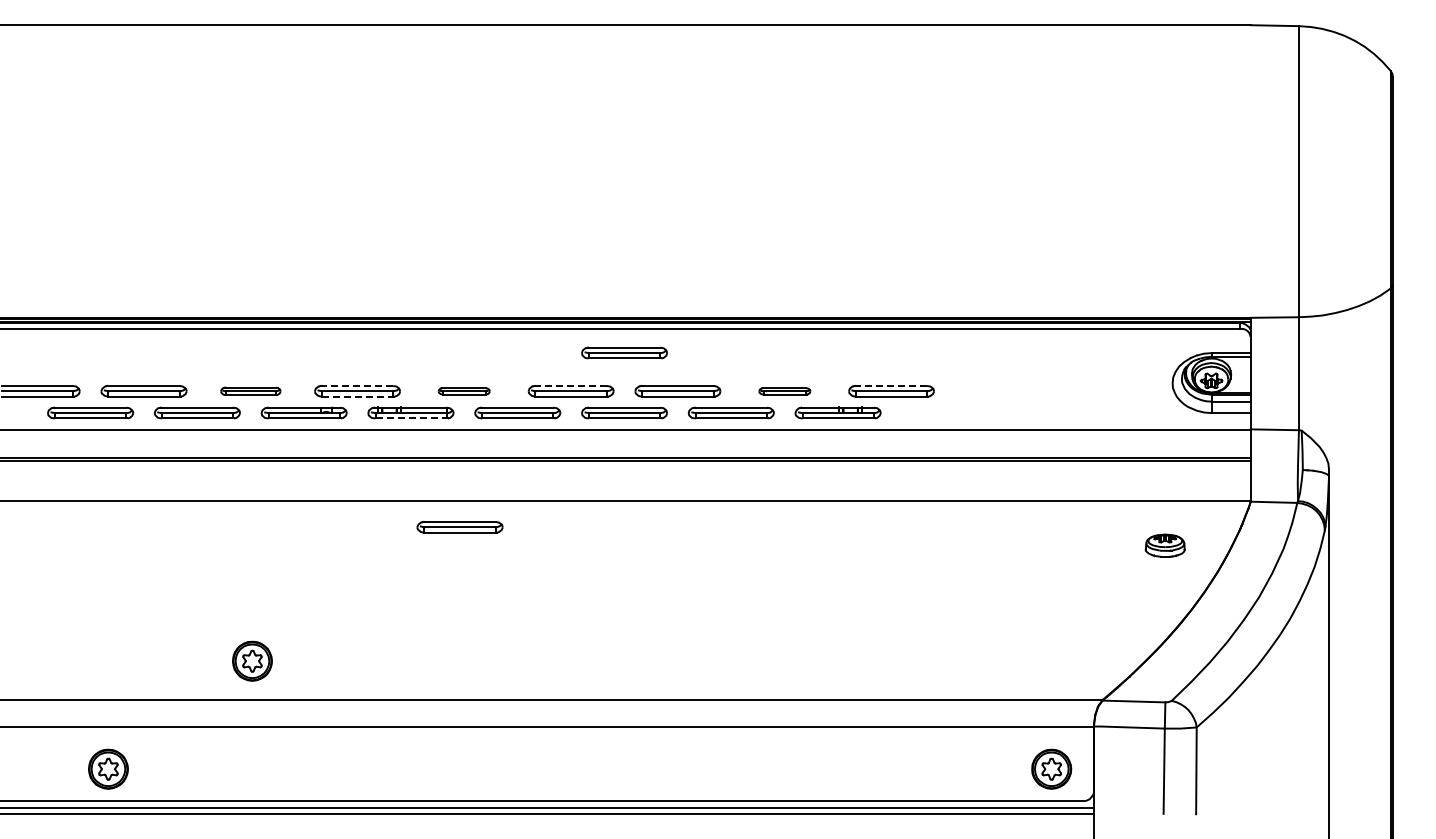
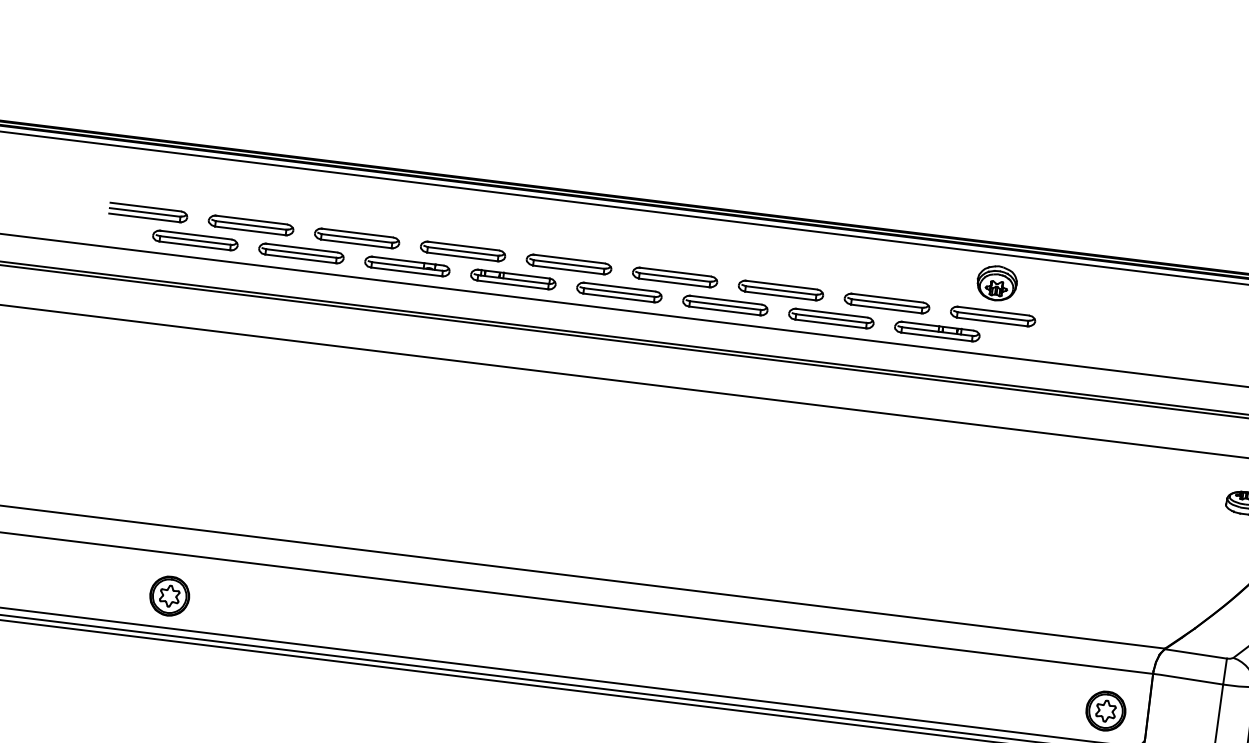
part: (624, 352) -> (732, 245), removed
part: (890, 357) -> (996, 282), added
line: (357, 385) -> (463, 245), dashed -> solid
line: (571, 385) -> (676, 271), dashed -> solid
line: (891, 385) -> (993, 310), dashed -> solid
part: (250, 391) -> (356, 238), size x1.43
part: (463, 391) -> (568, 264), size x1.67
part: (784, 391) -> (886, 303), size x1.67
line: (357, 396) -> (462, 256), dashed -> solid
line: (411, 418) -> (513, 284), dashed -> solid
part: (459, 527) -> (547, 399), removed
part: (252, 660) -> (325, 505), removed

